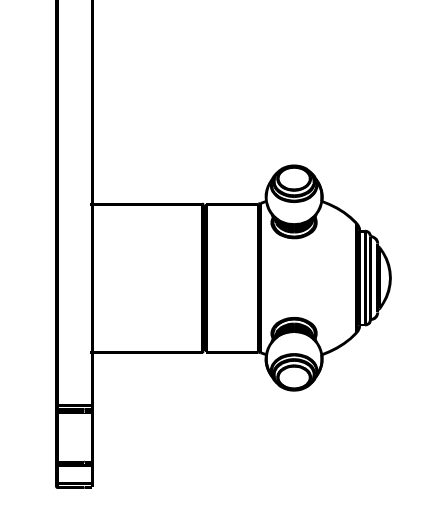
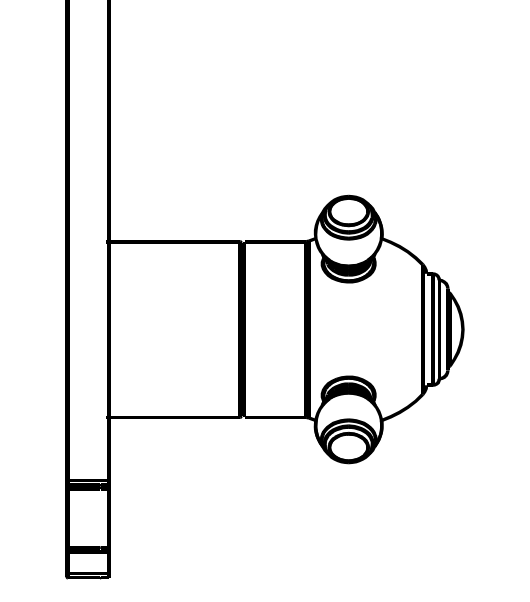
fill: (359, 278) -> (426, 330), removed

